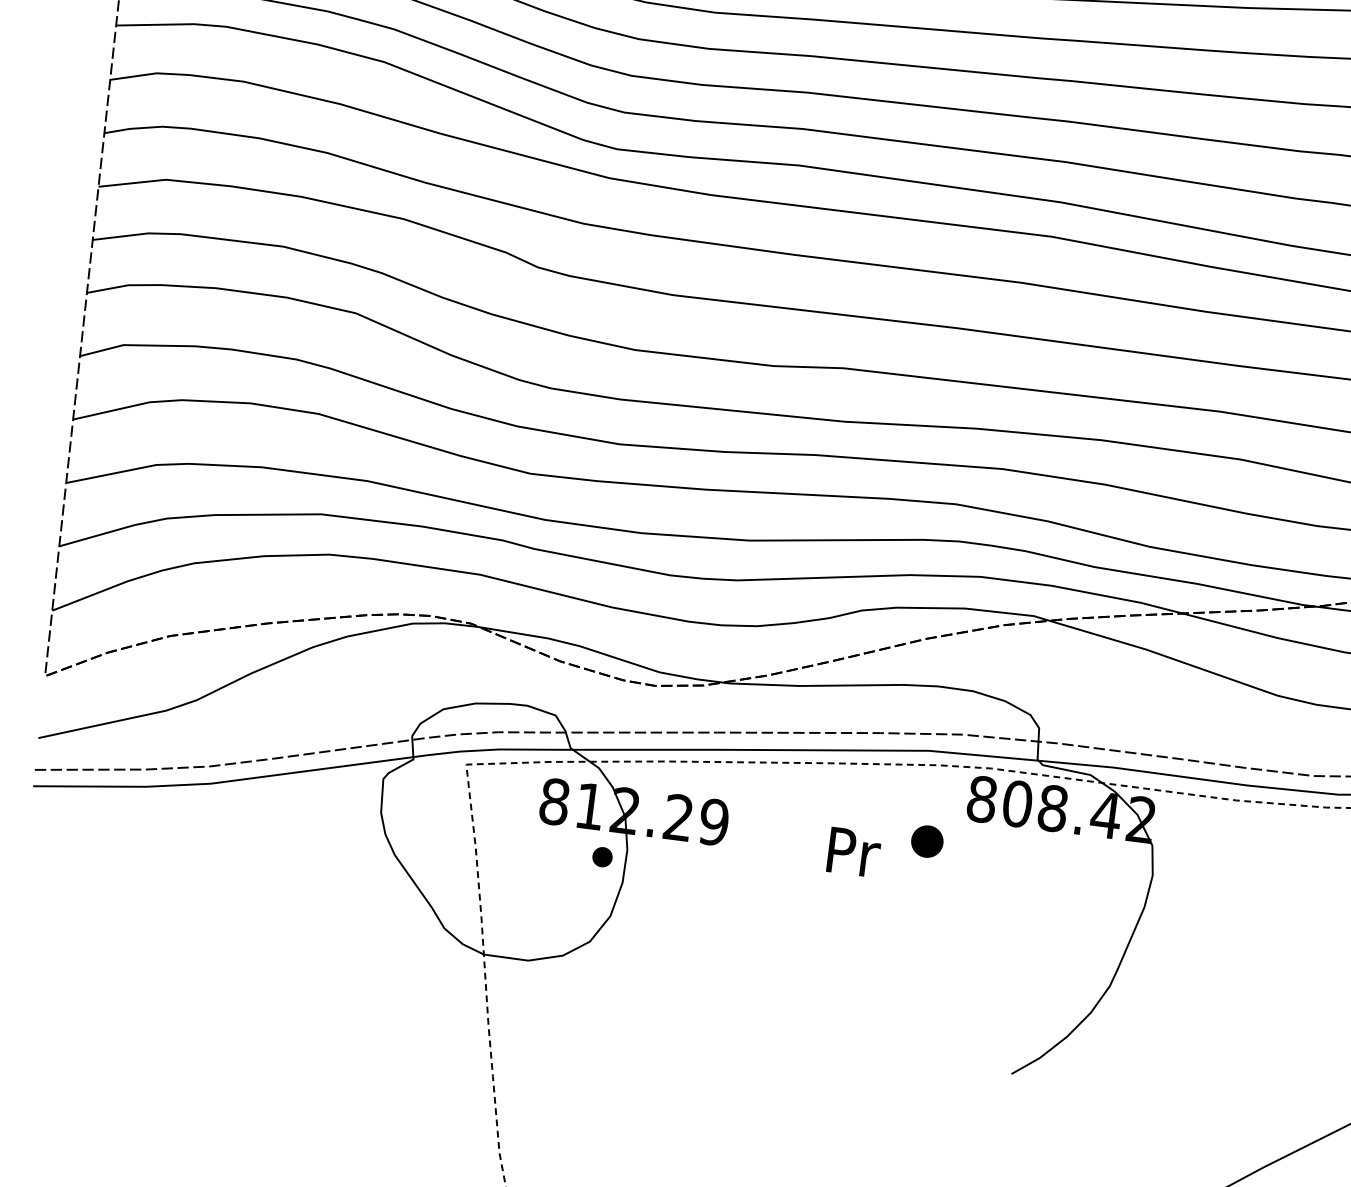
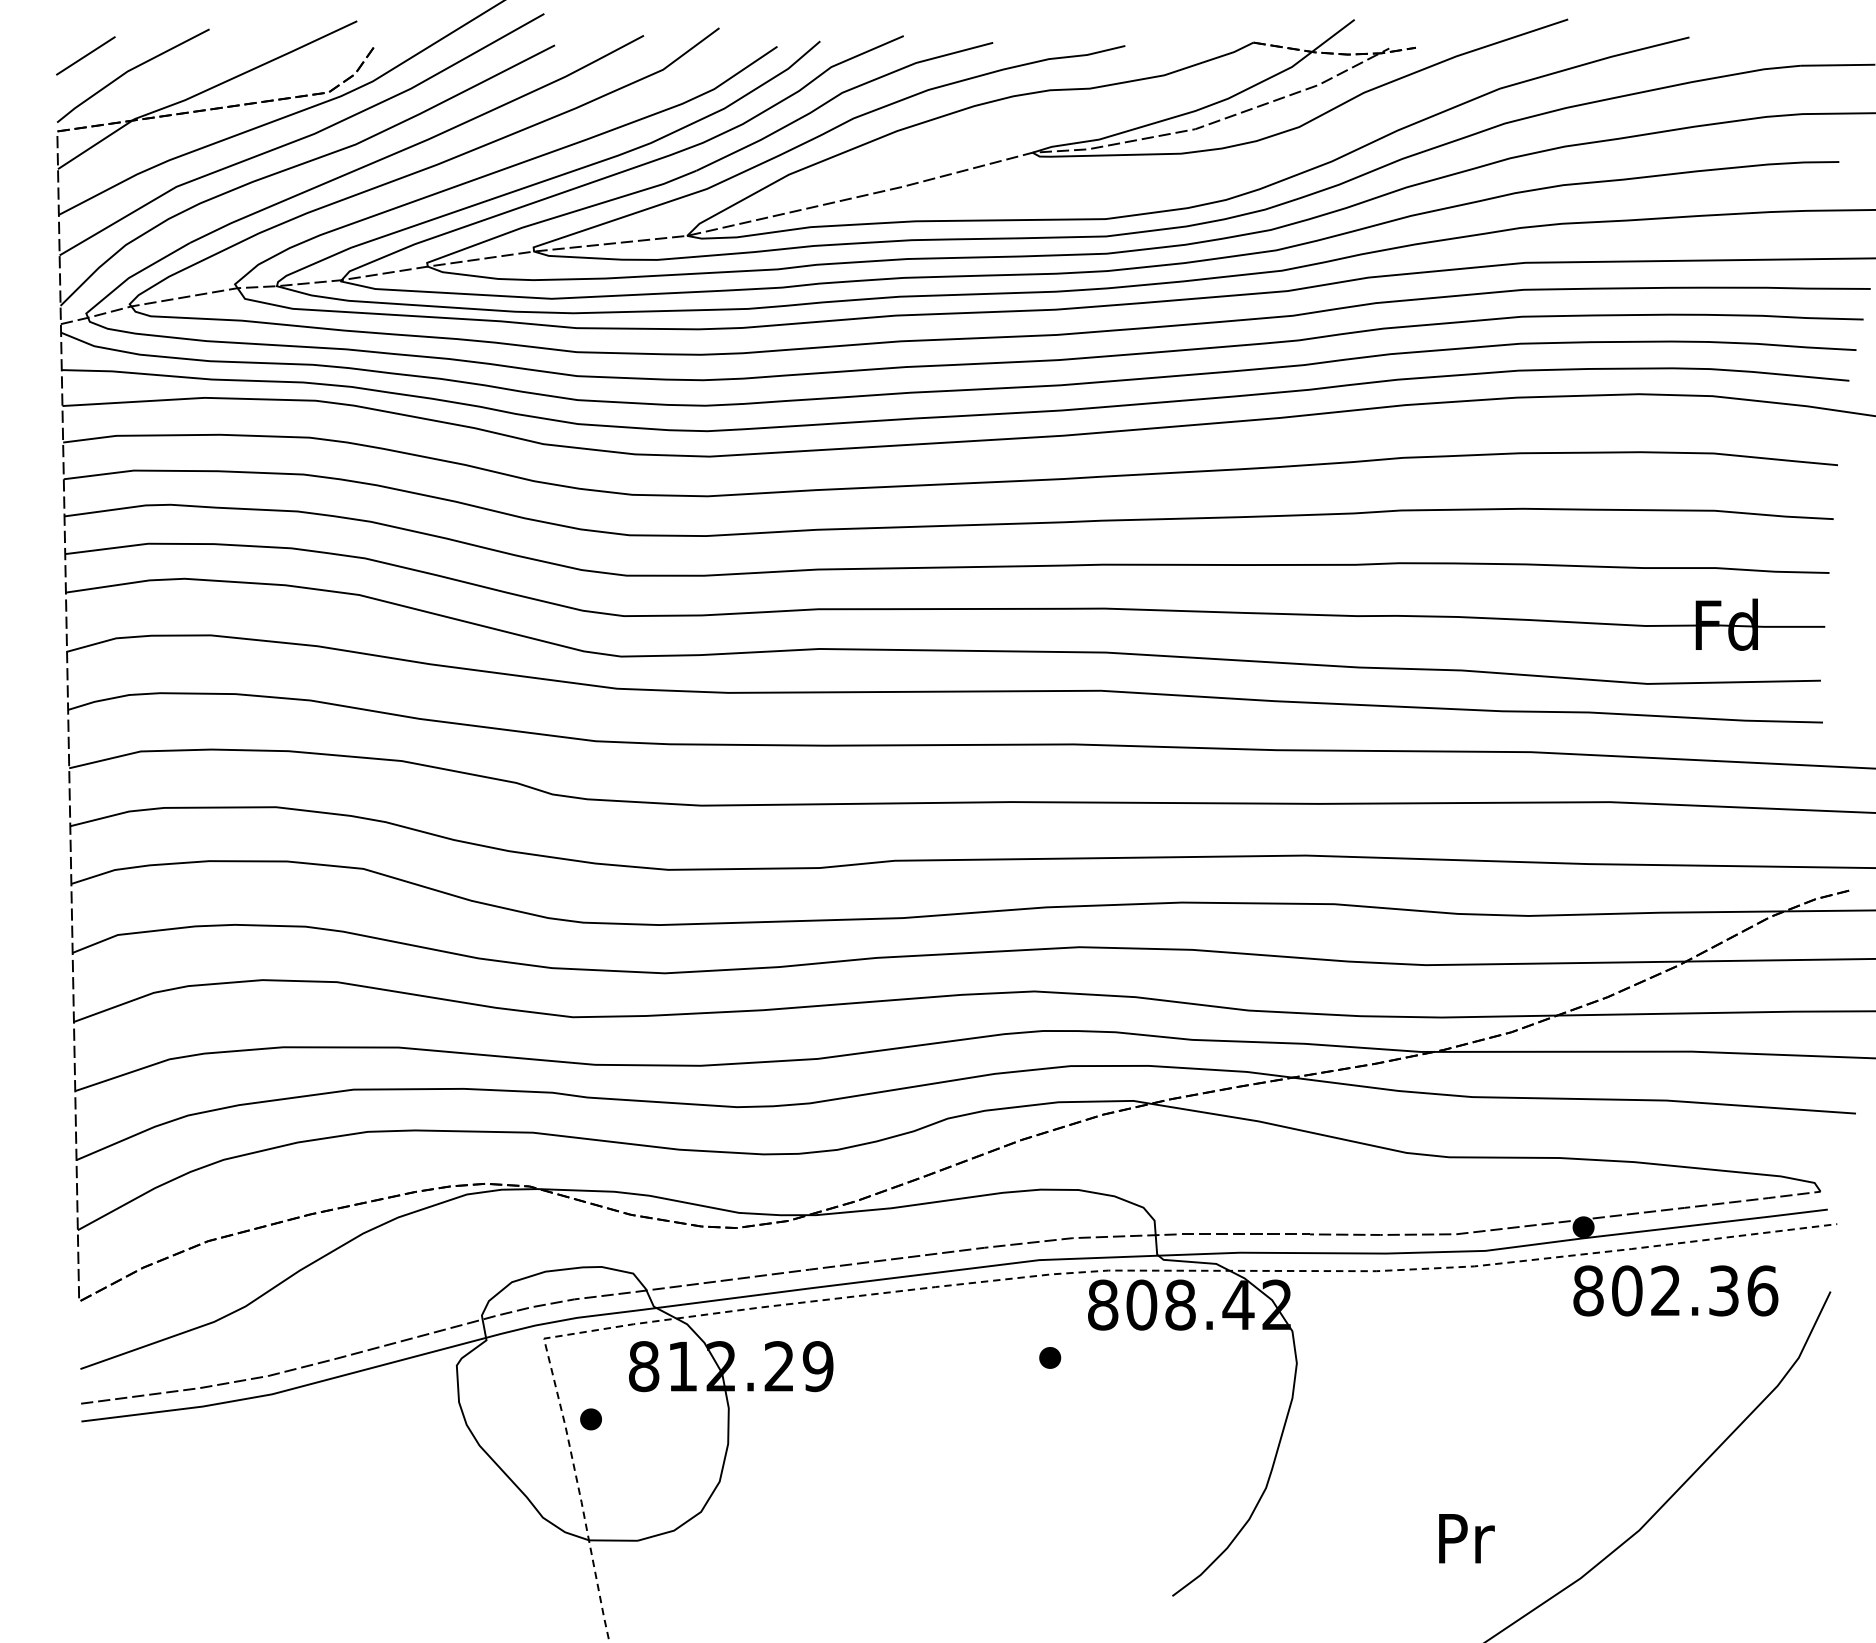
part: (927, 841) -> (1050, 1357), size x0.62
text: (853, 852) -> (1466, 1538), moved
part: (601, 857) -> (590, 1419), moved

